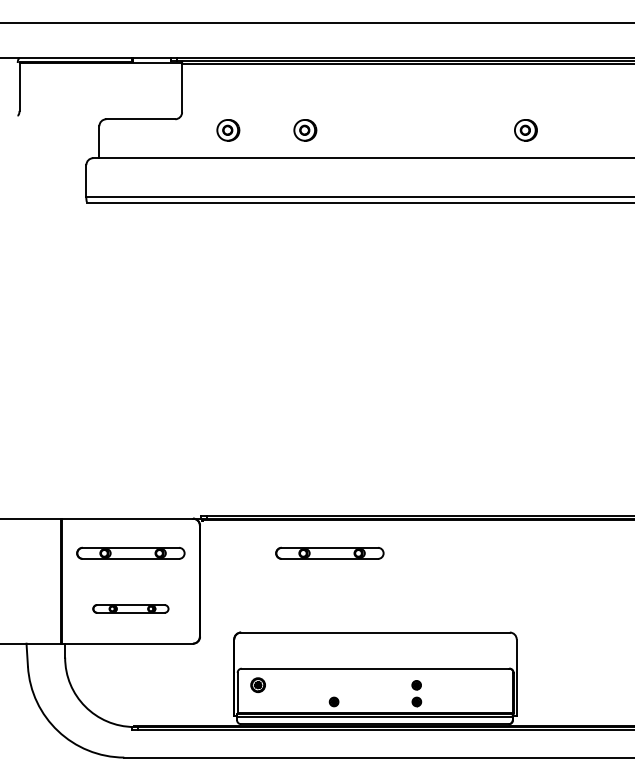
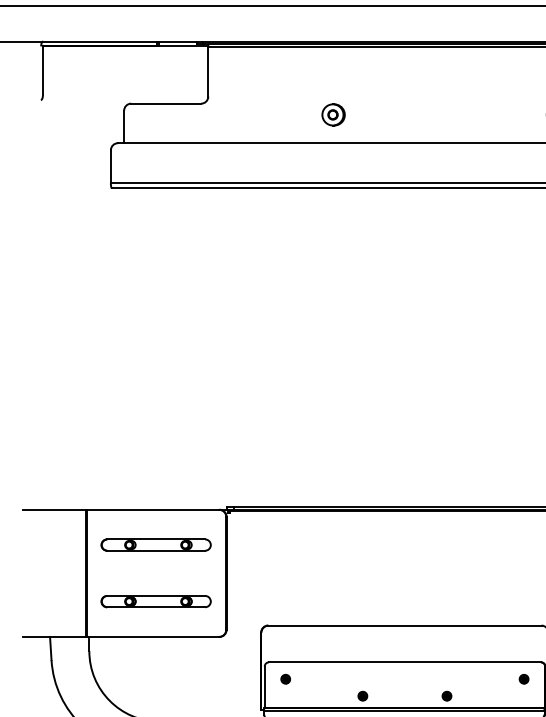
part: (228, 130) -> (255, 115), removed
part: (329, 552) -> (358, 544), removed
part: (130, 608) -> (155, 601), size x1.43
part: (258, 685) -> (285, 679), size x0.62
part: (416, 685) -> (523, 679), moved

